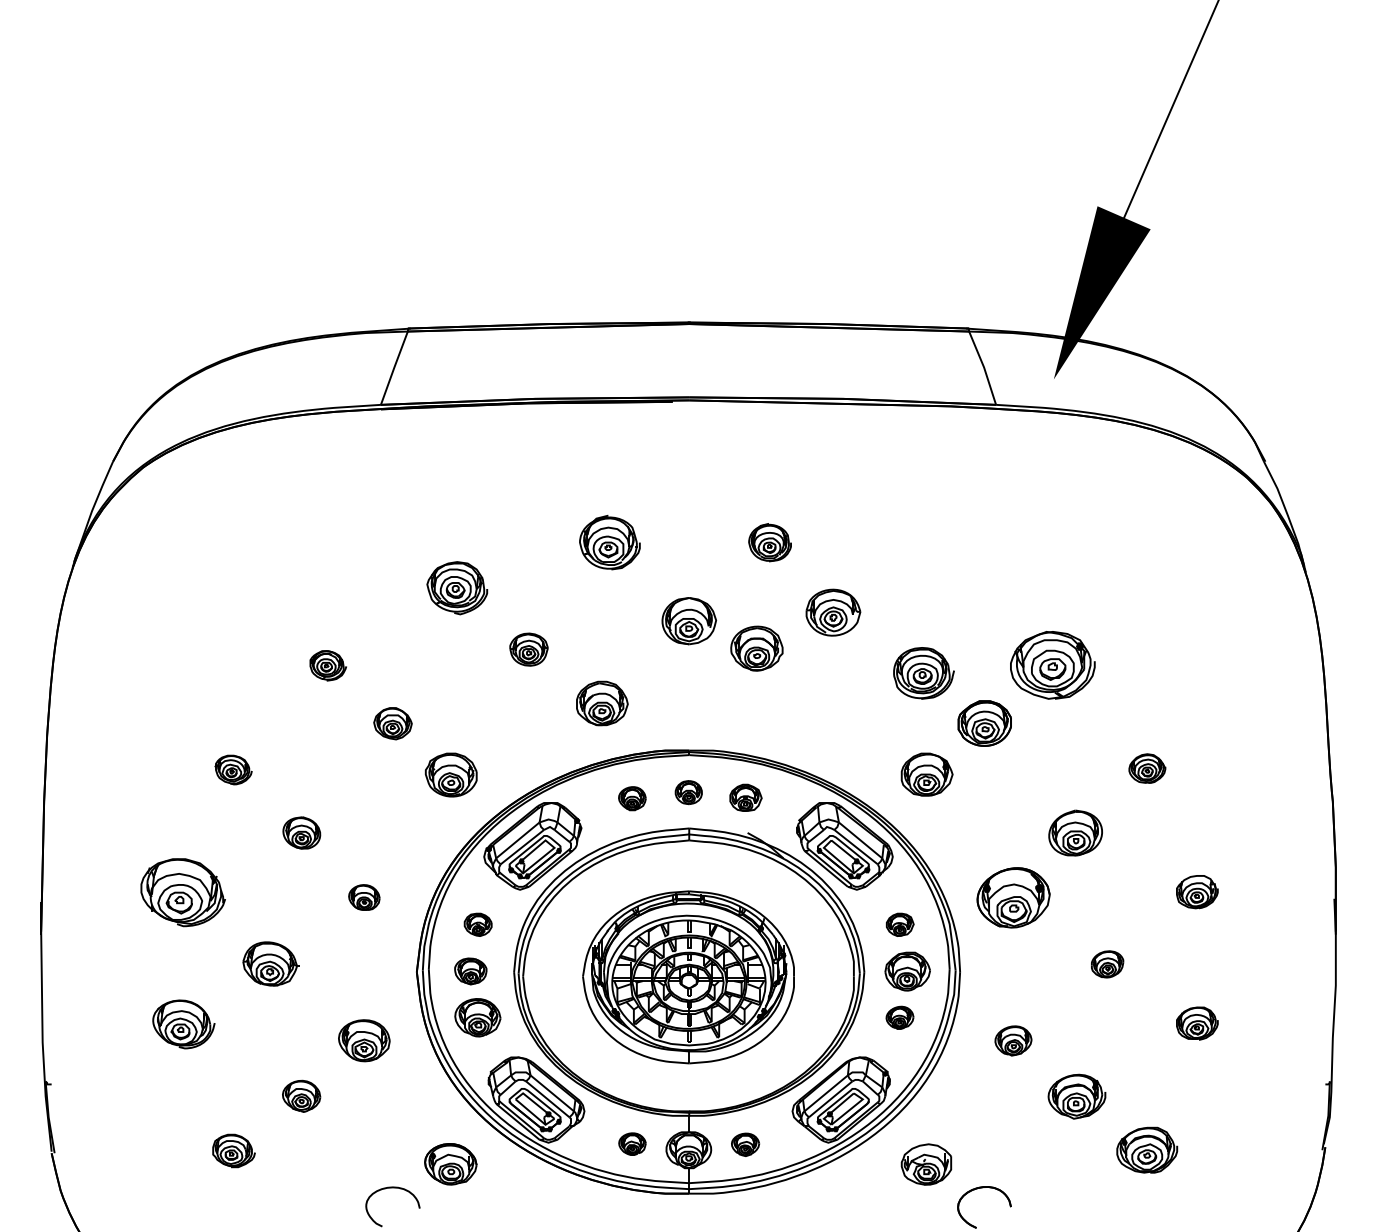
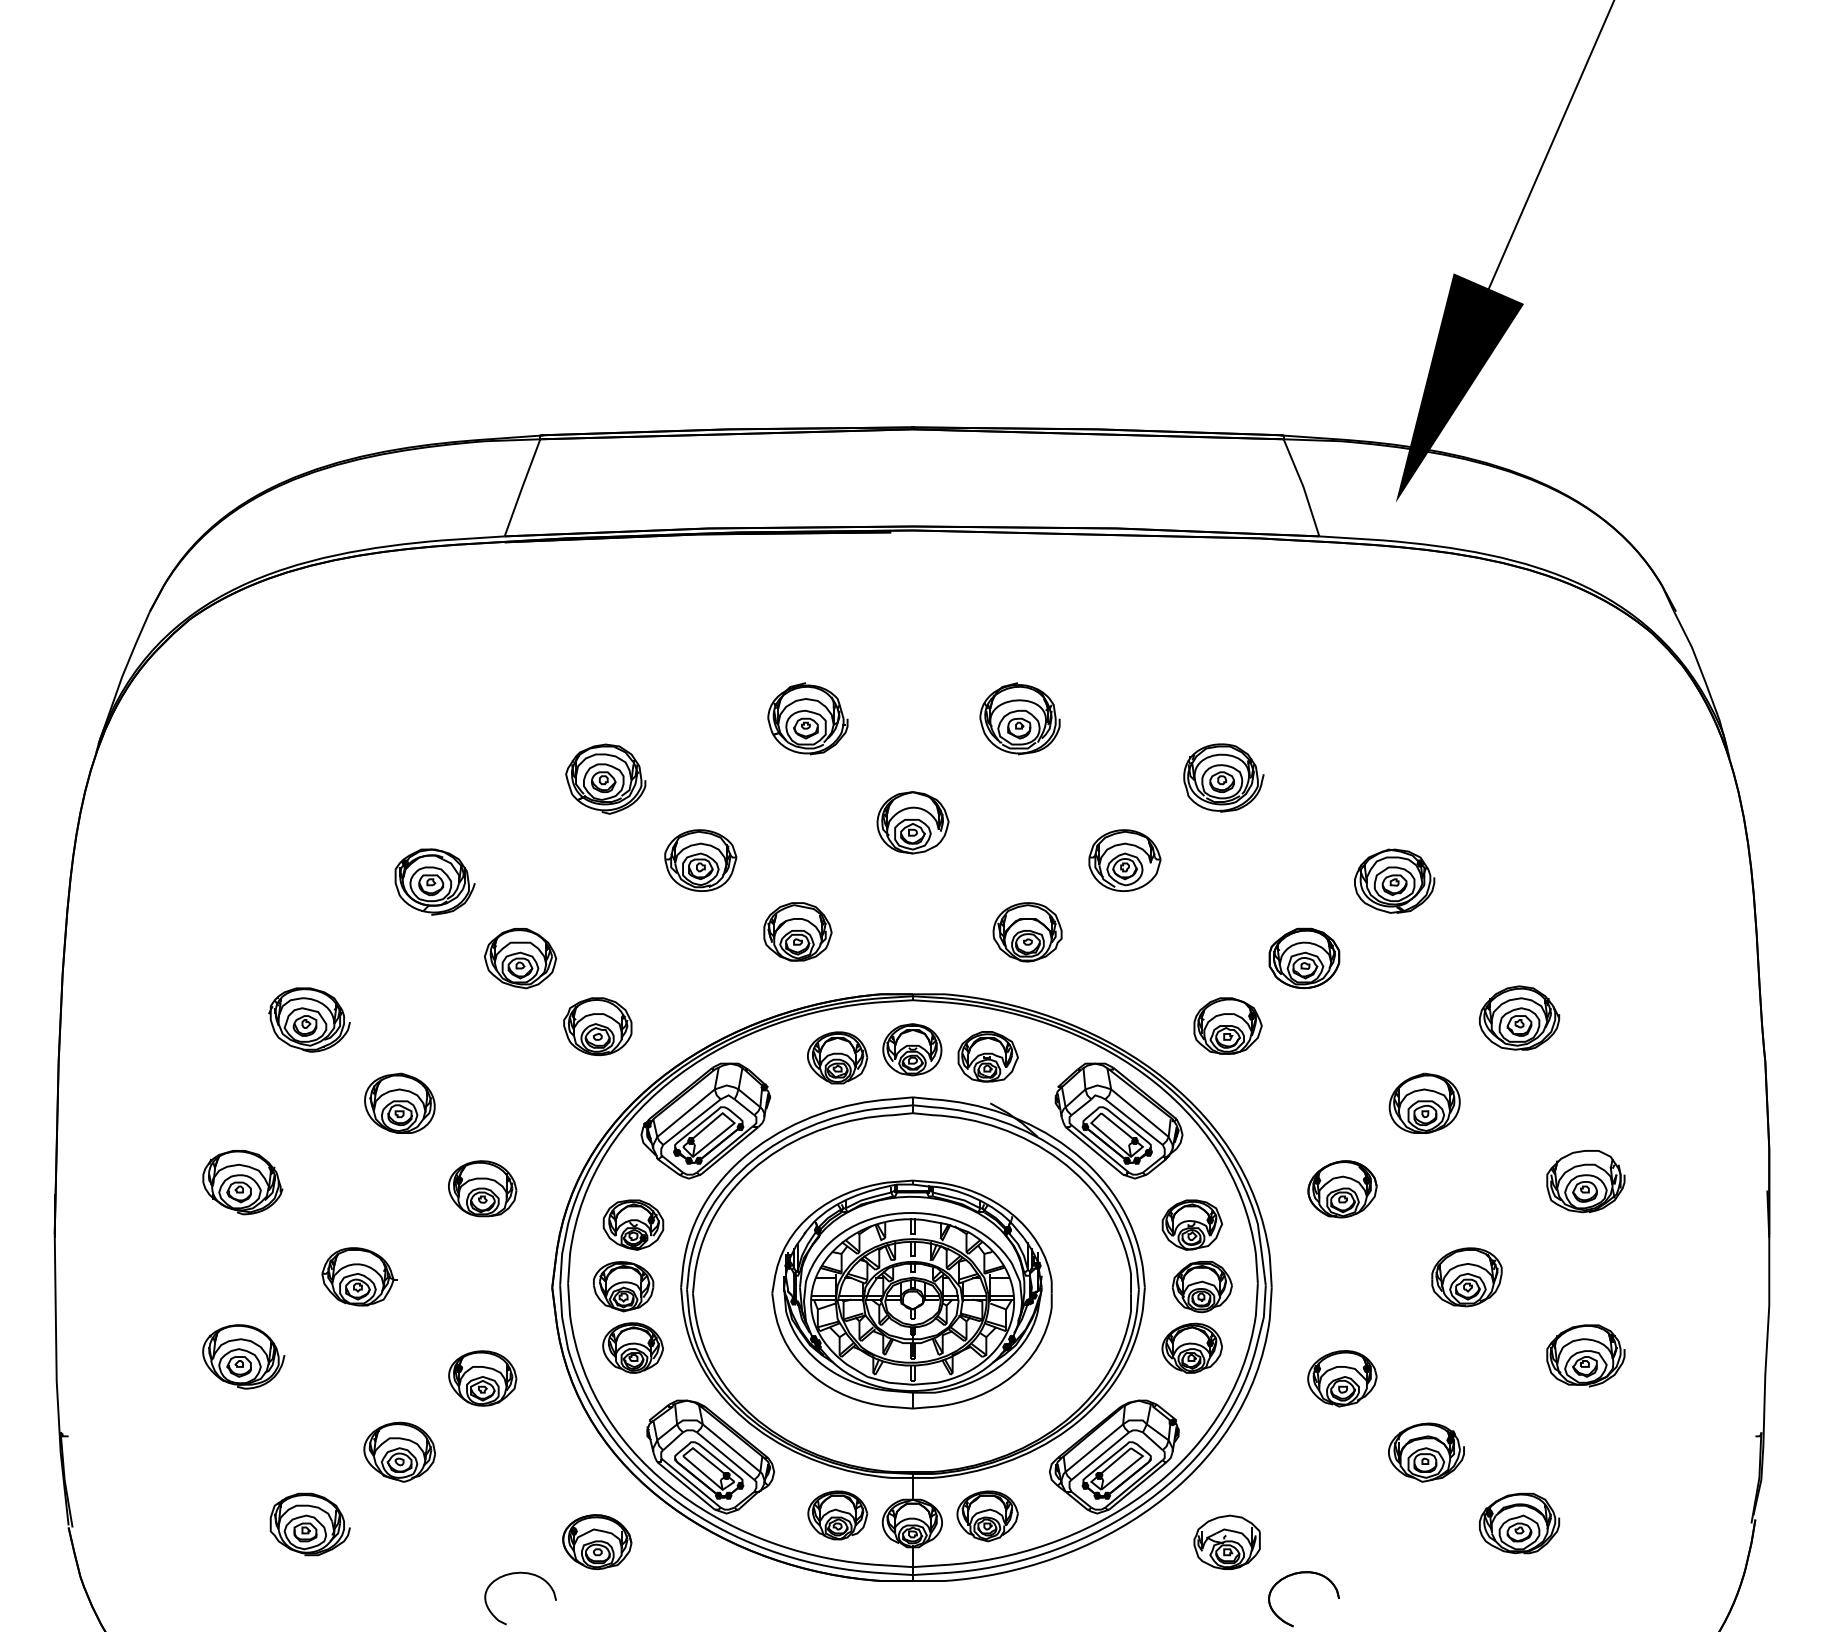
part: (769, 542) -> (1019, 718), size x1.43
part: (833, 612) -> (1124, 860), moved
part: (756, 648) -> (1027, 932), moved
part: (528, 649) -> (700, 860), size x1.43
part: (1052, 664) -> (1394, 880), size x0.71
part: (327, 665) -> (434, 881), size x1.67
part: (923, 673) -> (1223, 777), moved
part: (392, 723) -> (520, 958), size x1.43
part: (1147, 768) -> (1519, 1017), size x1.67
part: (233, 769) -> (309, 1019), size x1.67
part: (688, 792) -> (912, 1049), size x1.67
part: (745, 797) -> (987, 1056), size x1.43
part: (632, 798) -> (837, 1057), size x1.67
part: (301, 832) -> (399, 1102), size x1.43
part: (1197, 891) -> (1585, 1181), size x1.43
part: (182, 892) -> (242, 1182), size x0.71
part: (364, 897) -> (482, 1188), size x1.67
part: (1013, 898) -> (1342, 1189), size x0.71
part: (478, 924) -> (633, 1224), size x1.67
part: (900, 924) -> (1192, 1224), size x1.67
part: (1107, 964) -> (1466, 1277), size x1.67
part: (470, 971) -> (623, 1286), size x1.43
part: (899, 1017) -> (1191, 1347), size x1.67
part: (1197, 1023) -> (1585, 1355), size x1.43
part: (1013, 1040) -> (1342, 1378), size x1.43
part: (301, 1095) -> (399, 1451), size x1.43
part: (632, 1144) -> (837, 1515), size x1.67
part: (745, 1144) -> (987, 1516), size x1.67
part: (233, 1150) -> (309, 1524), size x1.43

